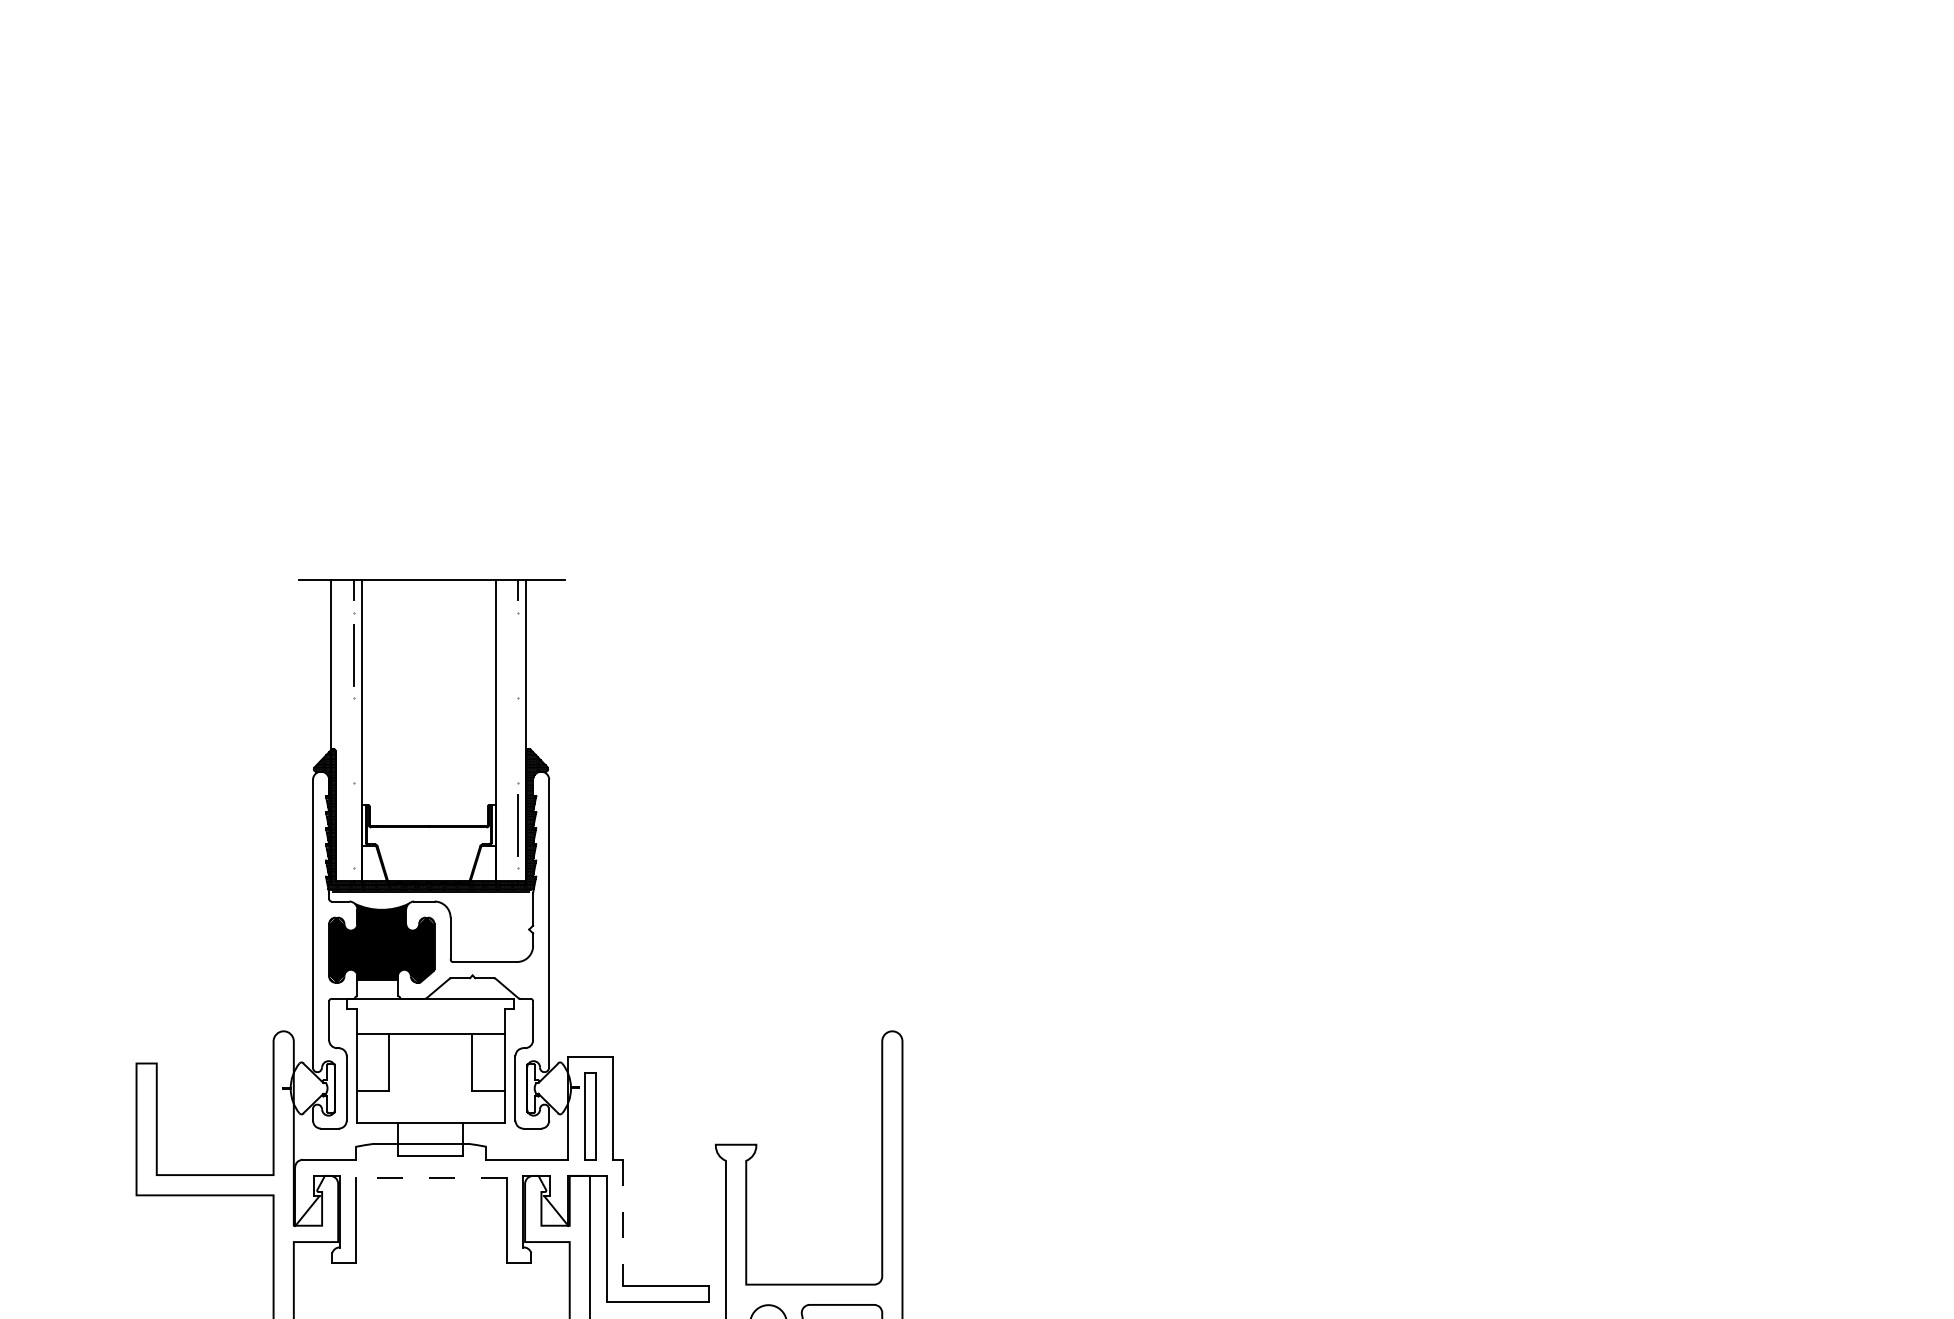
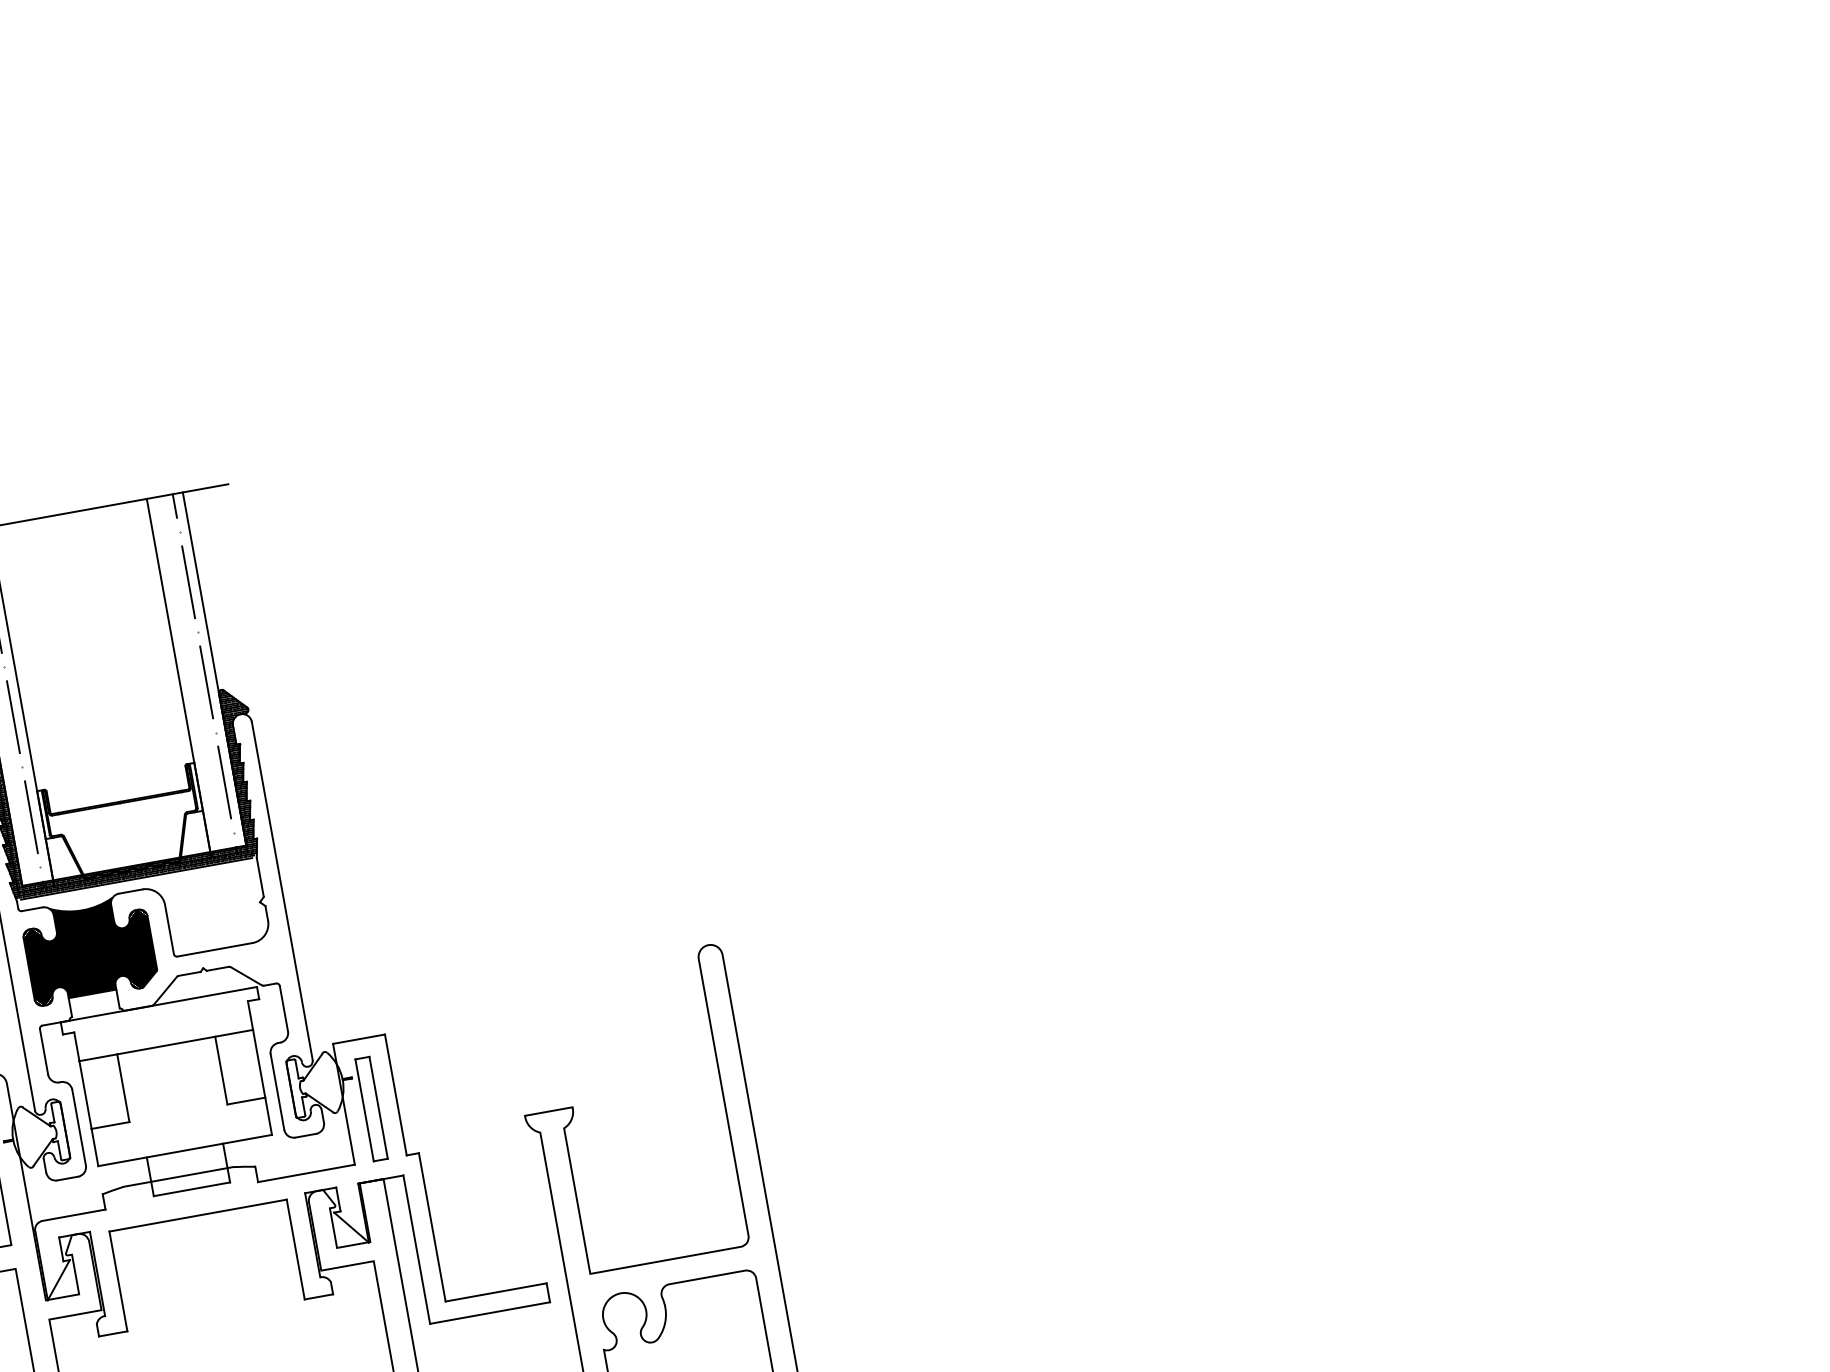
line: (517, 654) -> (188, 581), added
line: (353, 739) -> (13, 716), added
line: (517, 739) -> (206, 681), added
line: (353, 825) -> (31, 817), added
line: (431, 1178) -> (197, 1215), dashed -> solid
line: (622, 1223) -> (431, 1228), dashed -> solid

